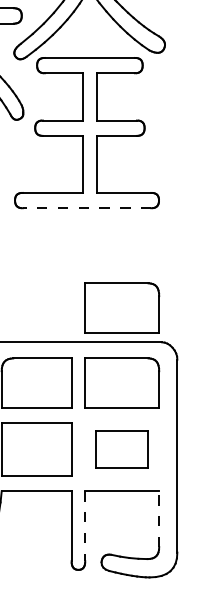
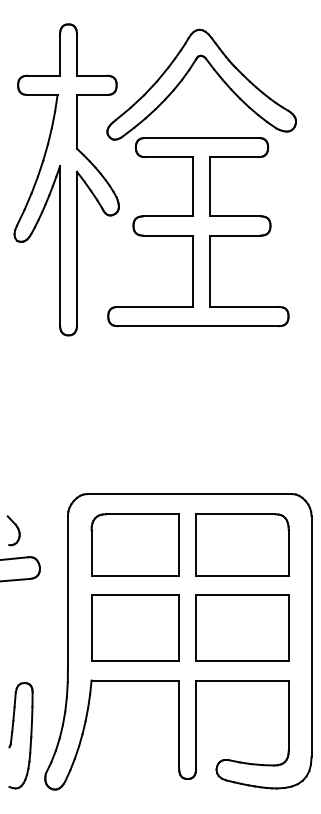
line: (87, 208) -> (198, 326), dashed -> solid
part: (122, 307) -> (242, 450), removed
part: (122, 448) -> (242, 627), size x1.43
line: (158, 519) -> (288, 715), dashed -> solid
line: (85, 526) -> (196, 724), dashed -> solid

